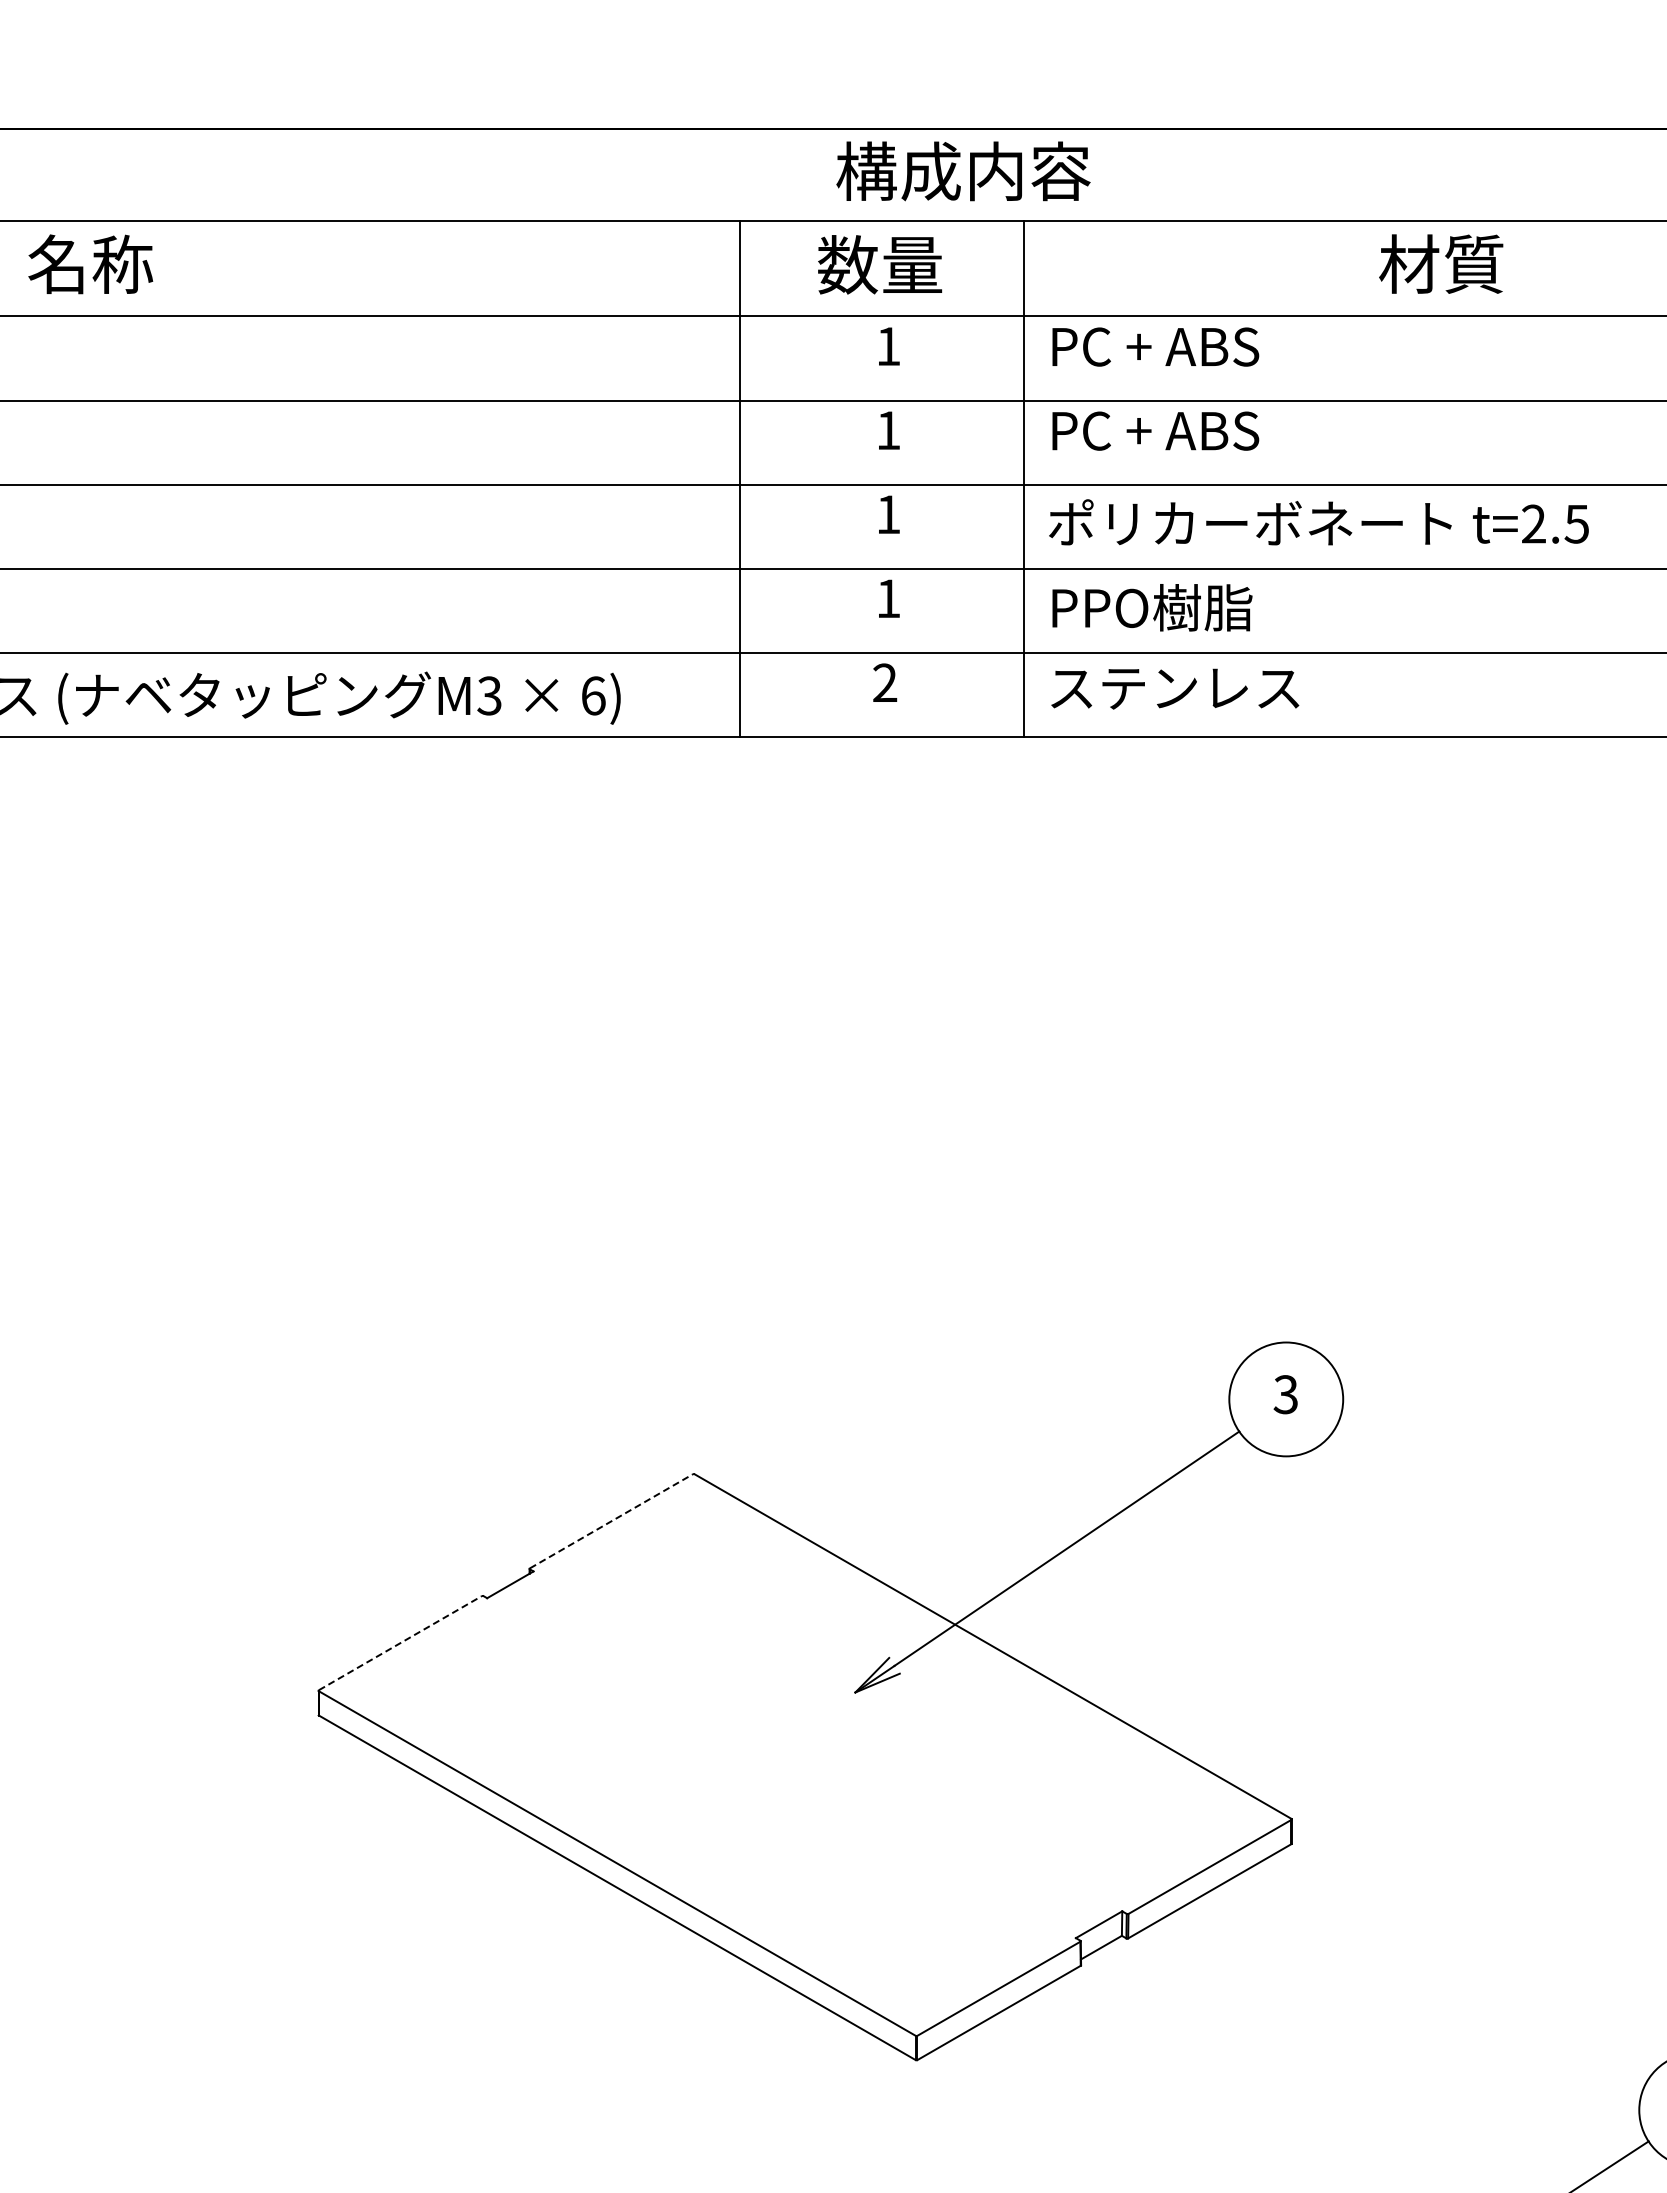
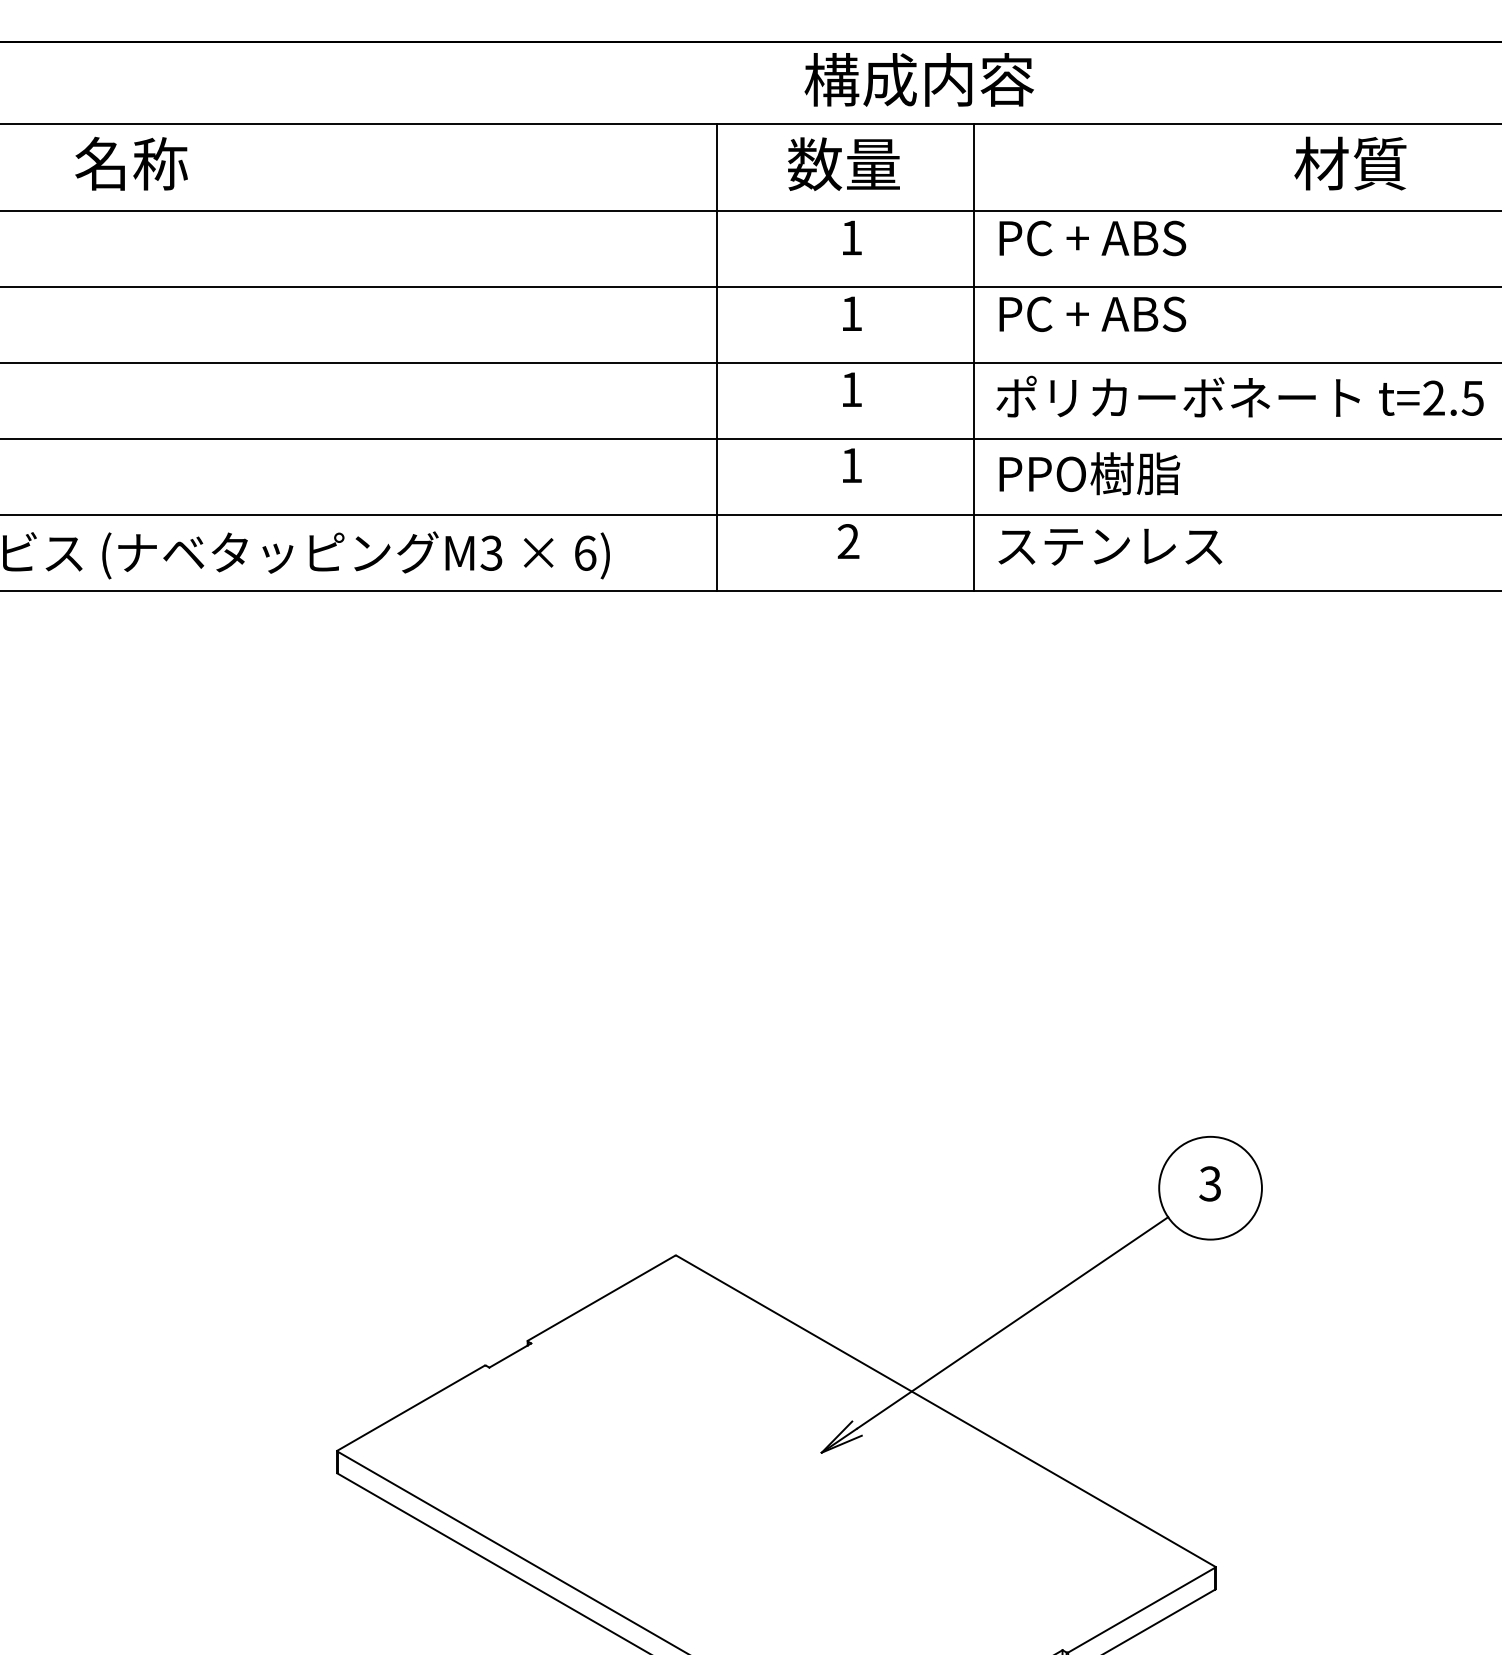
line: (611, 1521) -> (601, 1298), dashed -> solid
line: (400, 1642) -> (411, 1407), dashed -> solid

